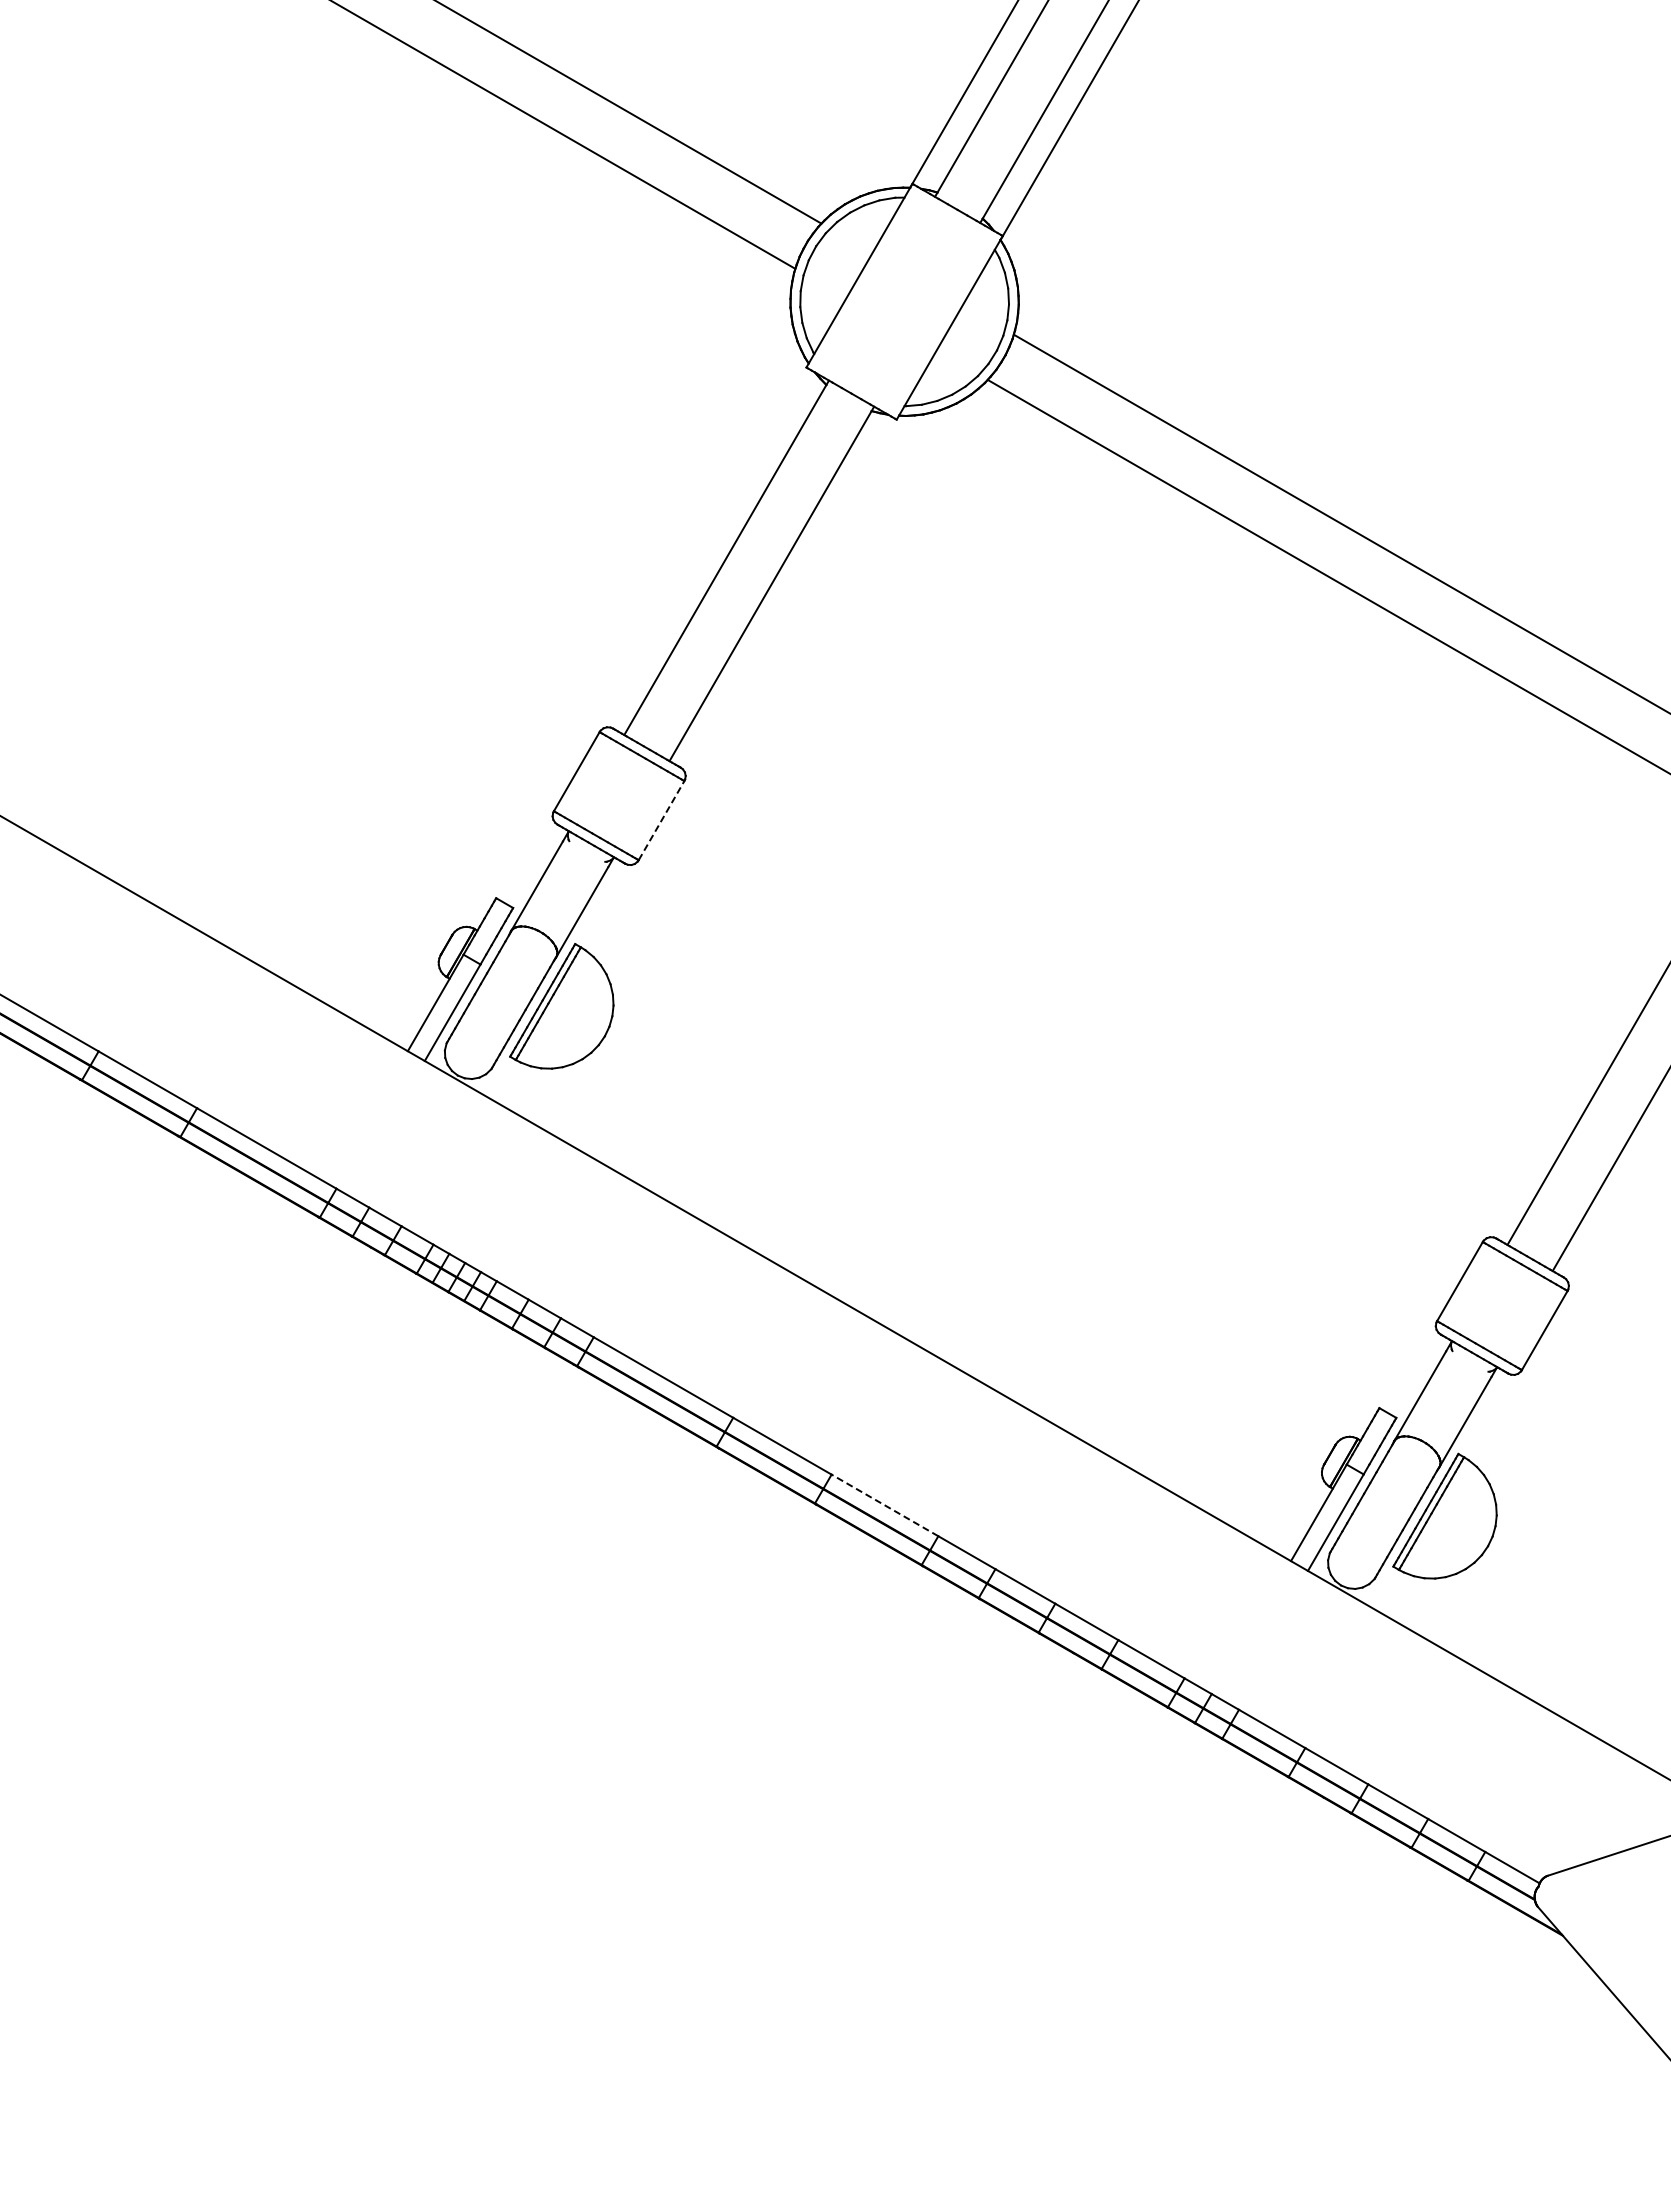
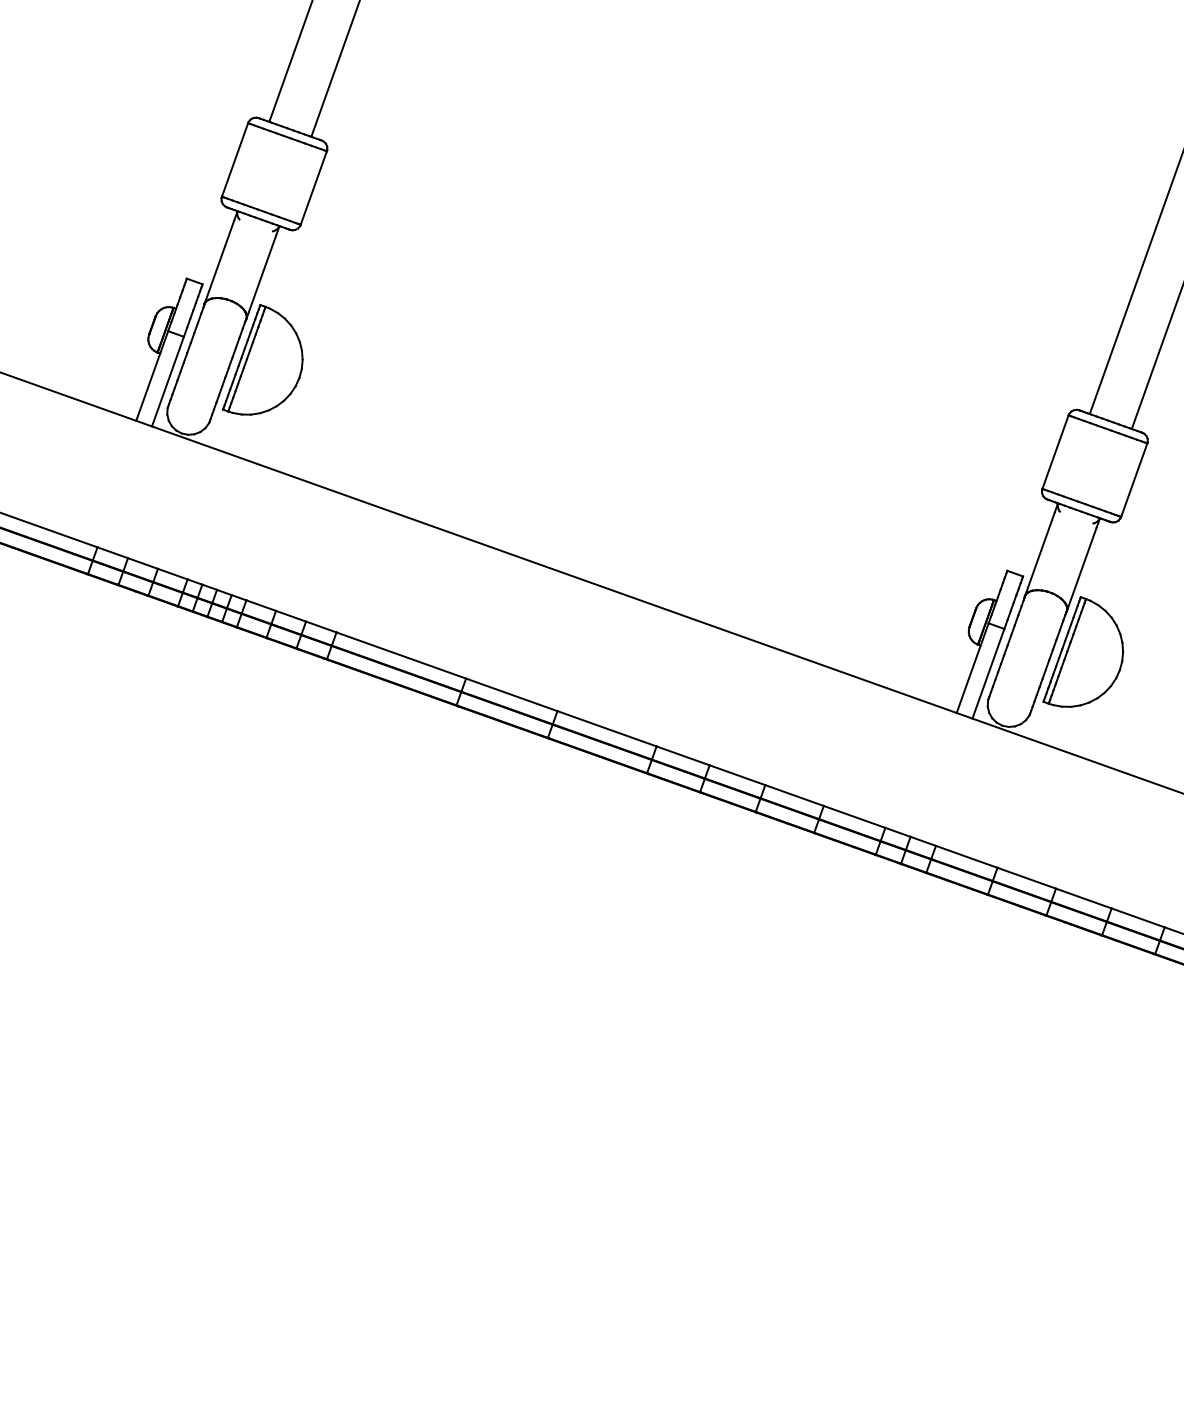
line: (661, 820) -> (313, 187), dashed -> solid
line: (885, 1505) -> (607, 728), dashed -> solid

